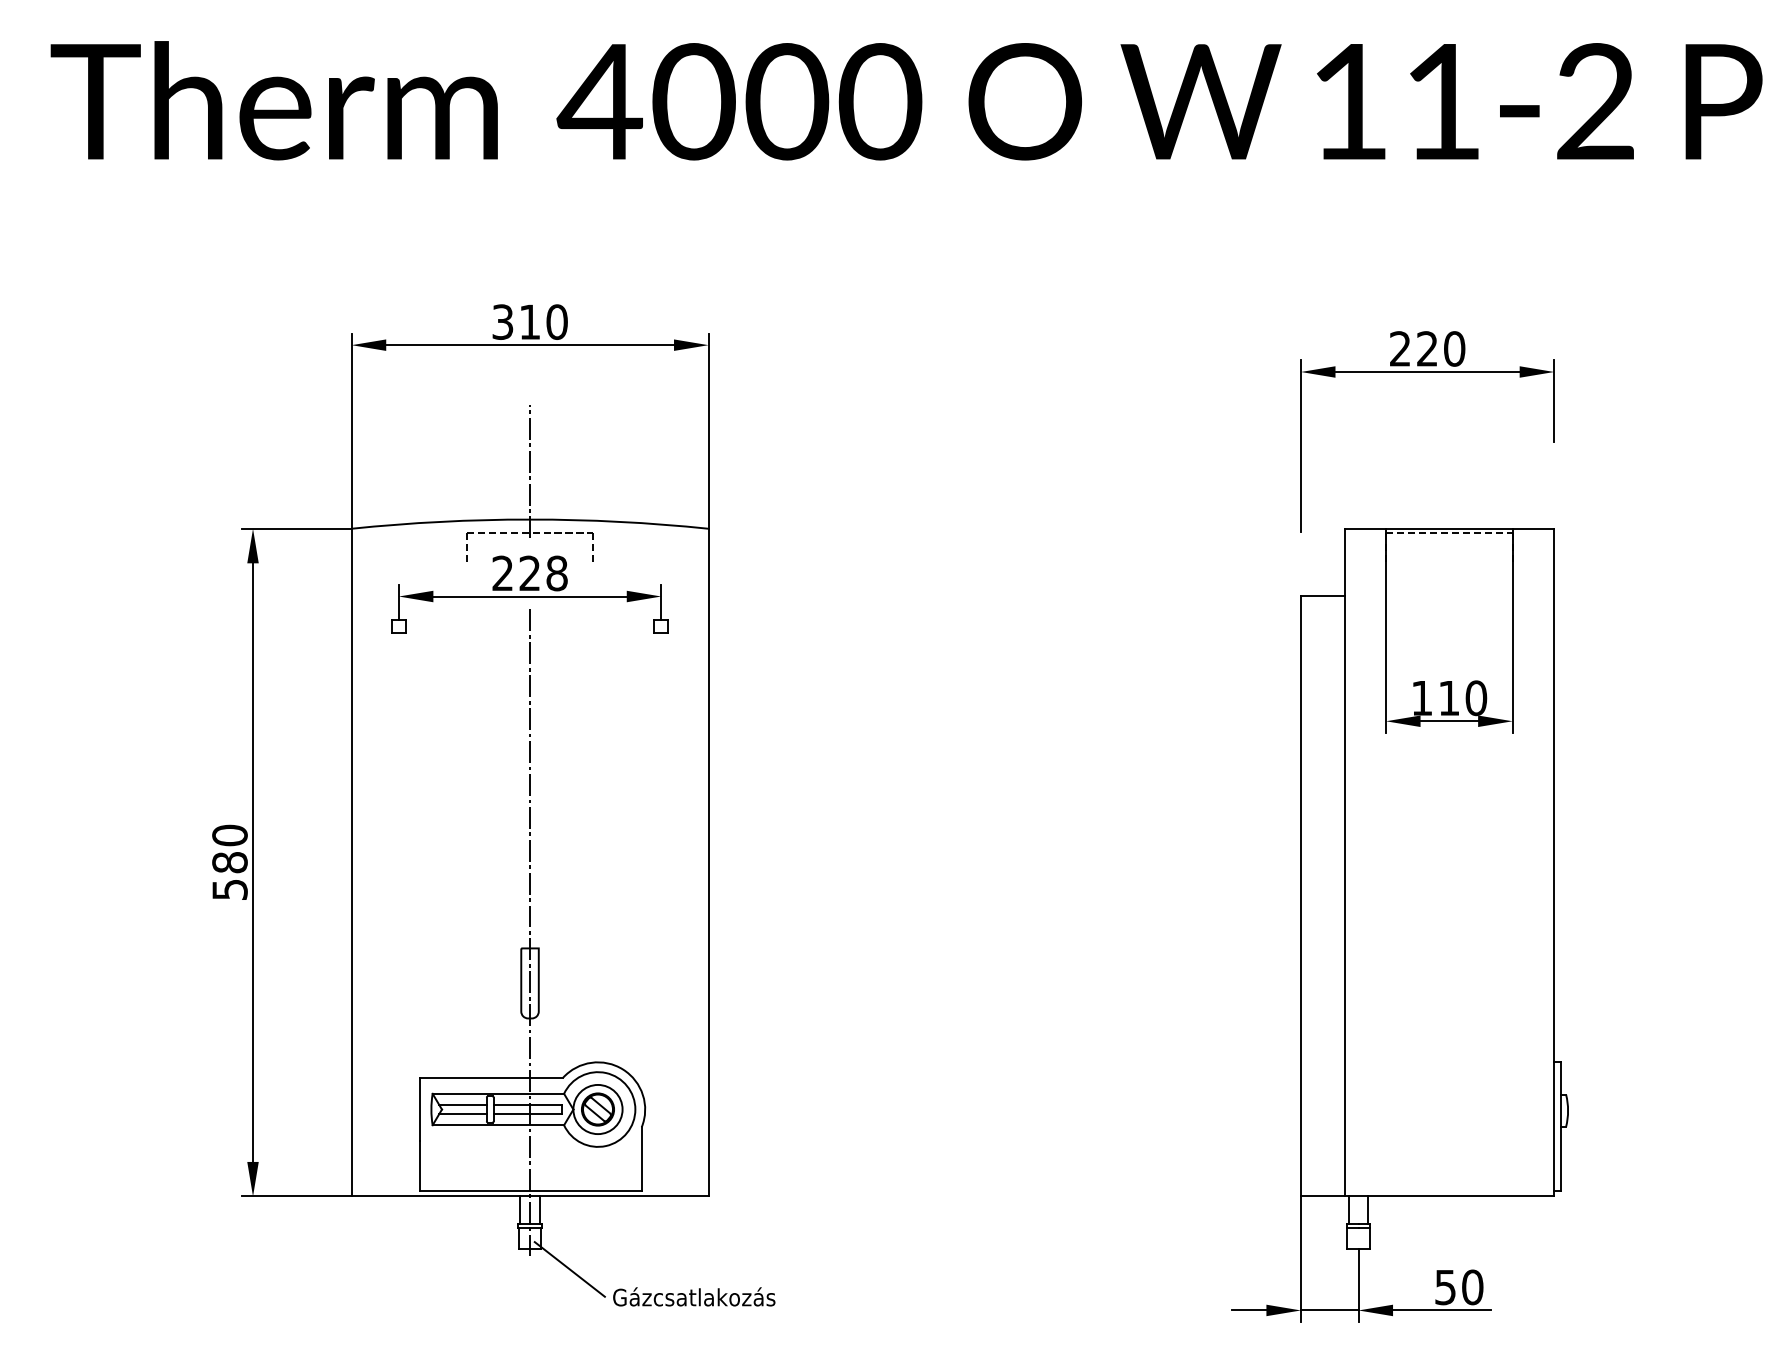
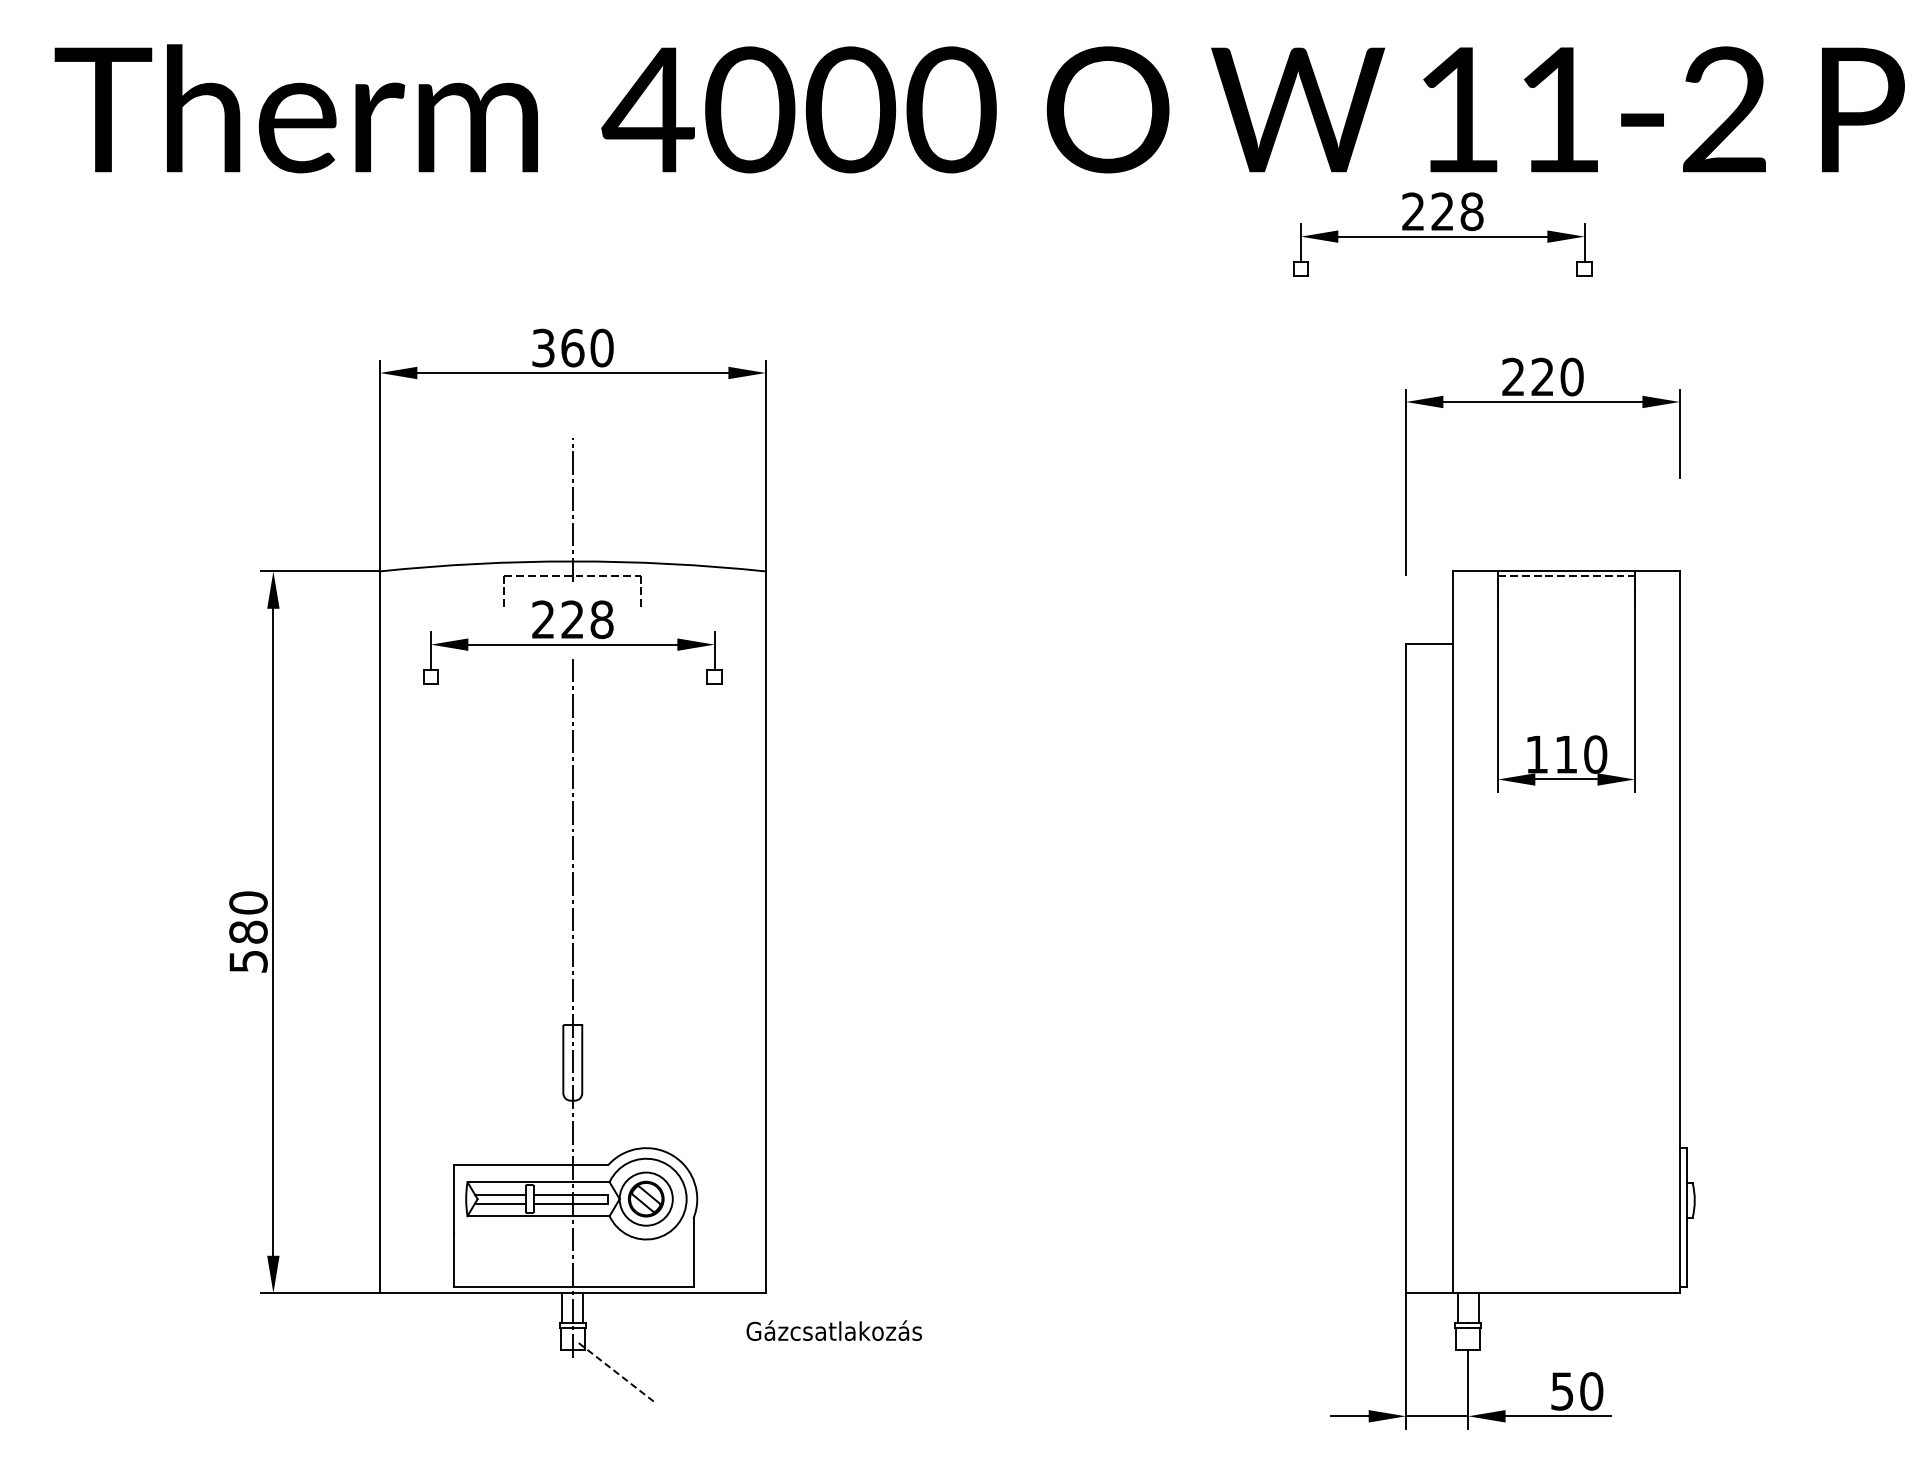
part: (1334, 217) -> (1442, 234), added
text: (529, 321) -> (572, 347), 310 -> 360
line: (569, 1269) -> (615, 1371), solid -> dashed
text: (693, 1296) -> (833, 1330), moved

